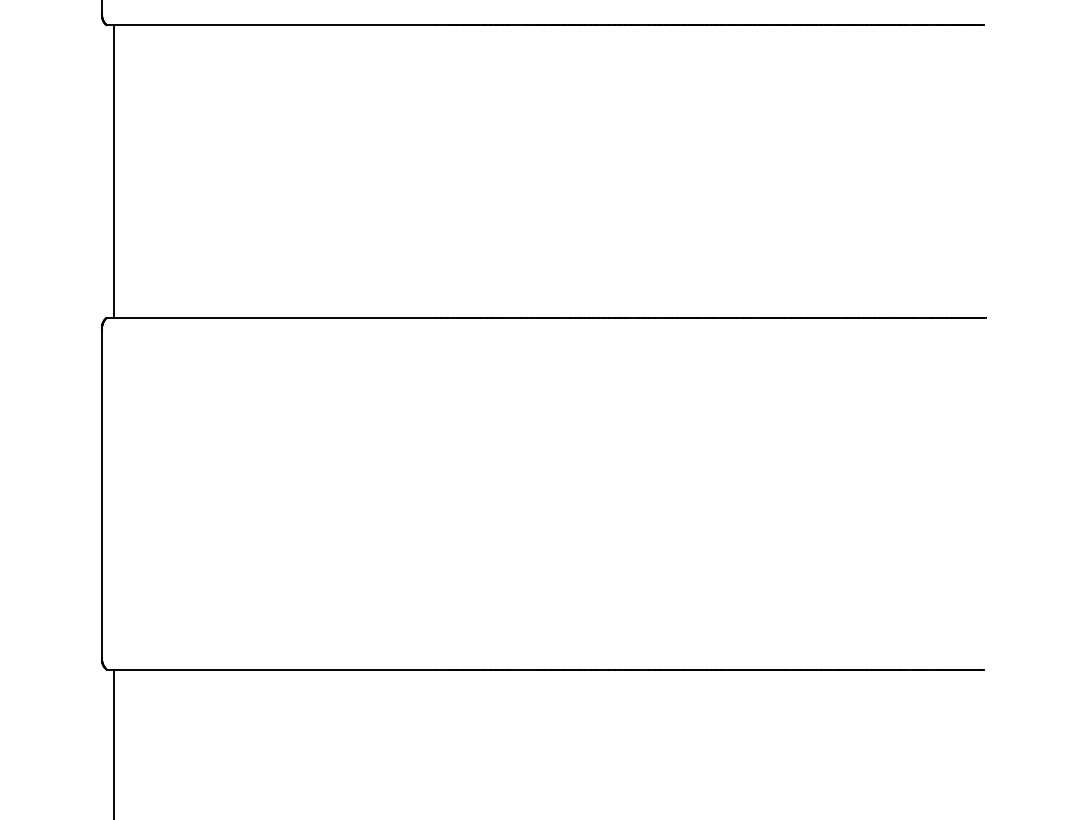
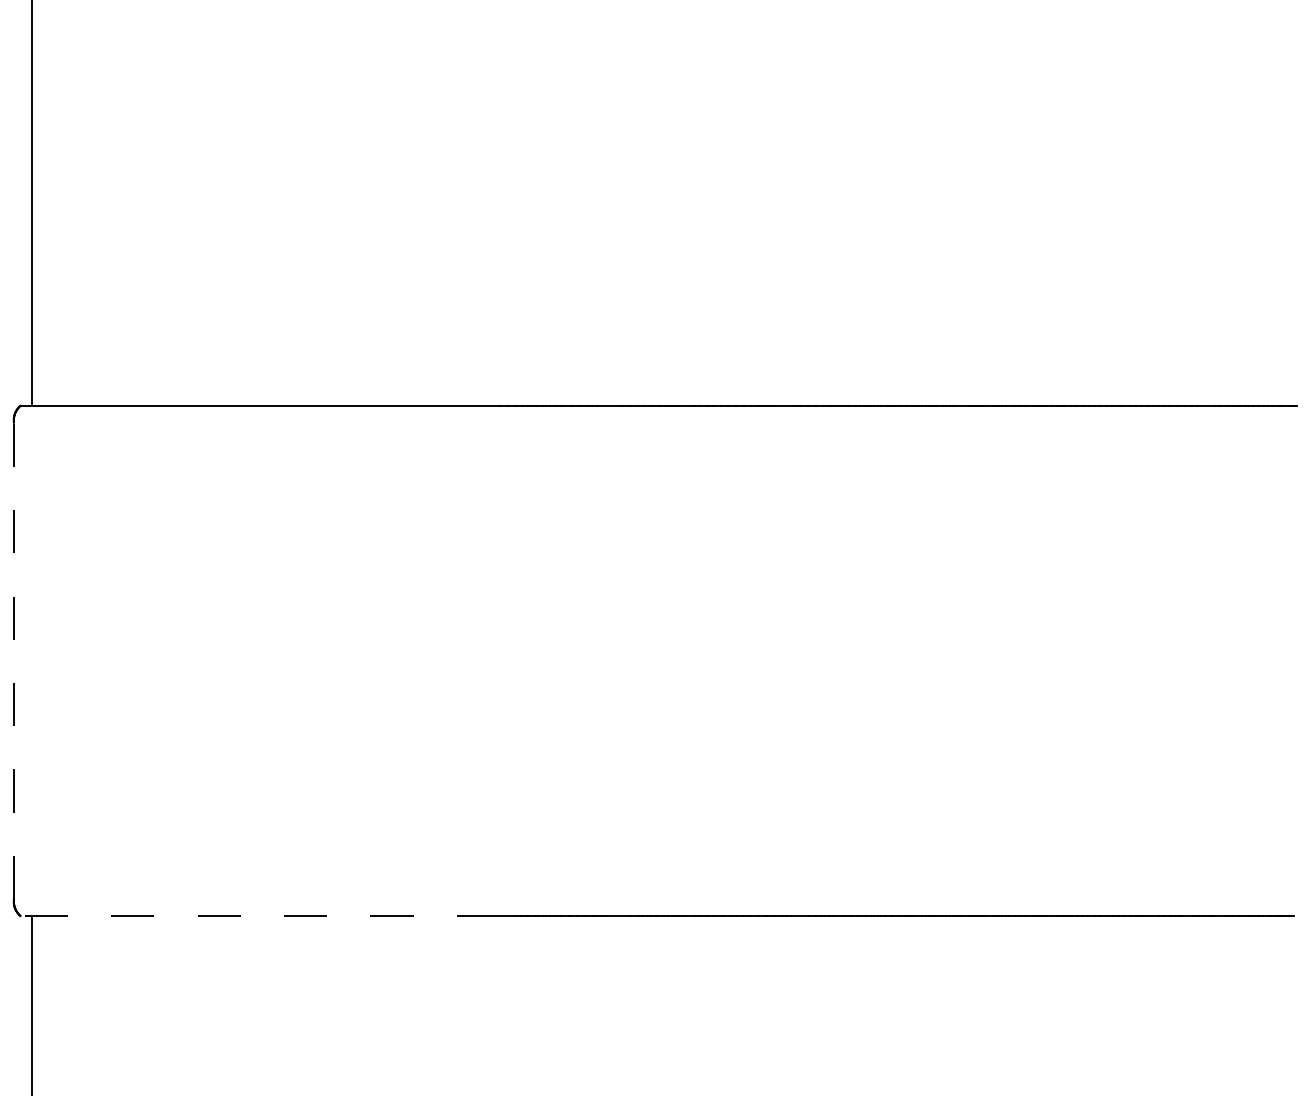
line: (102, 493) -> (14, 660), solid -> dashed
line: (271, 669) -> (259, 916), solid -> dashed

